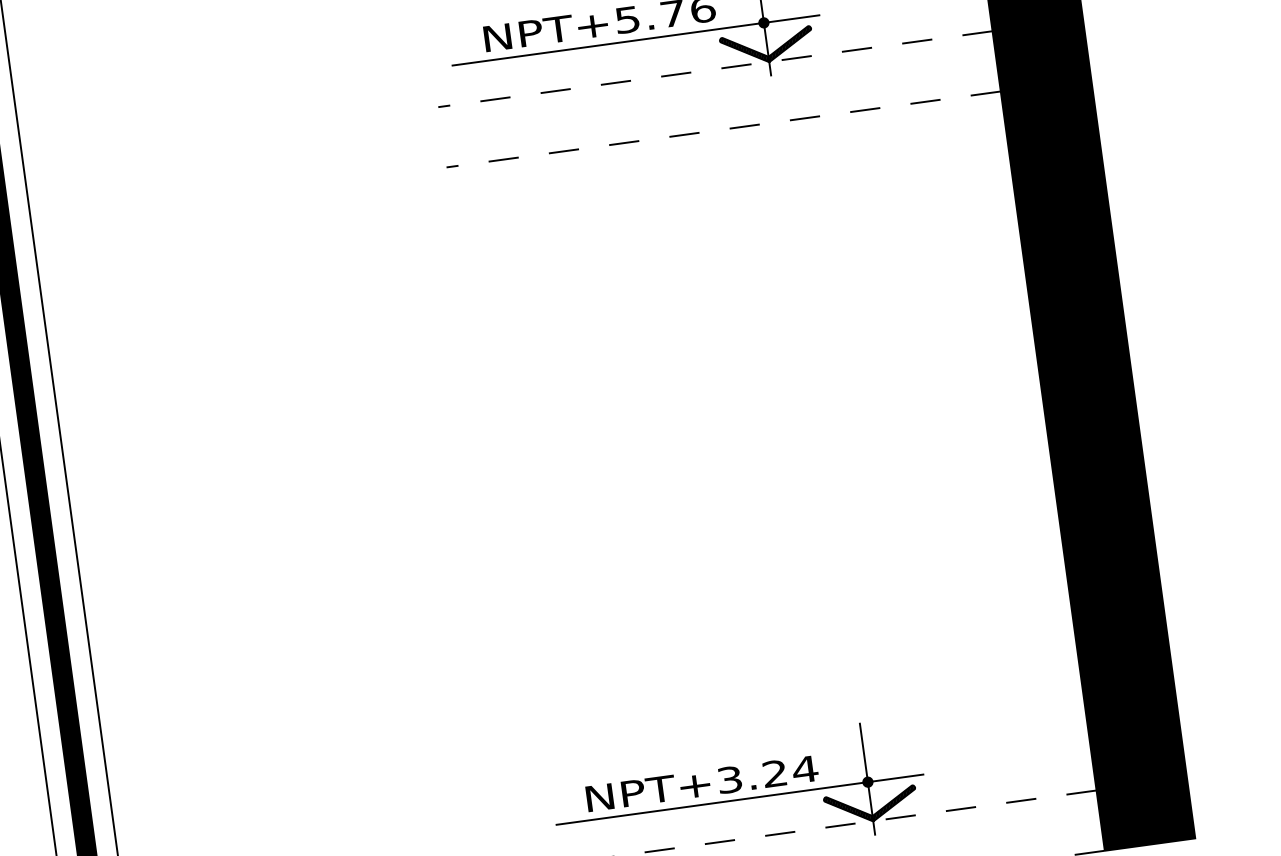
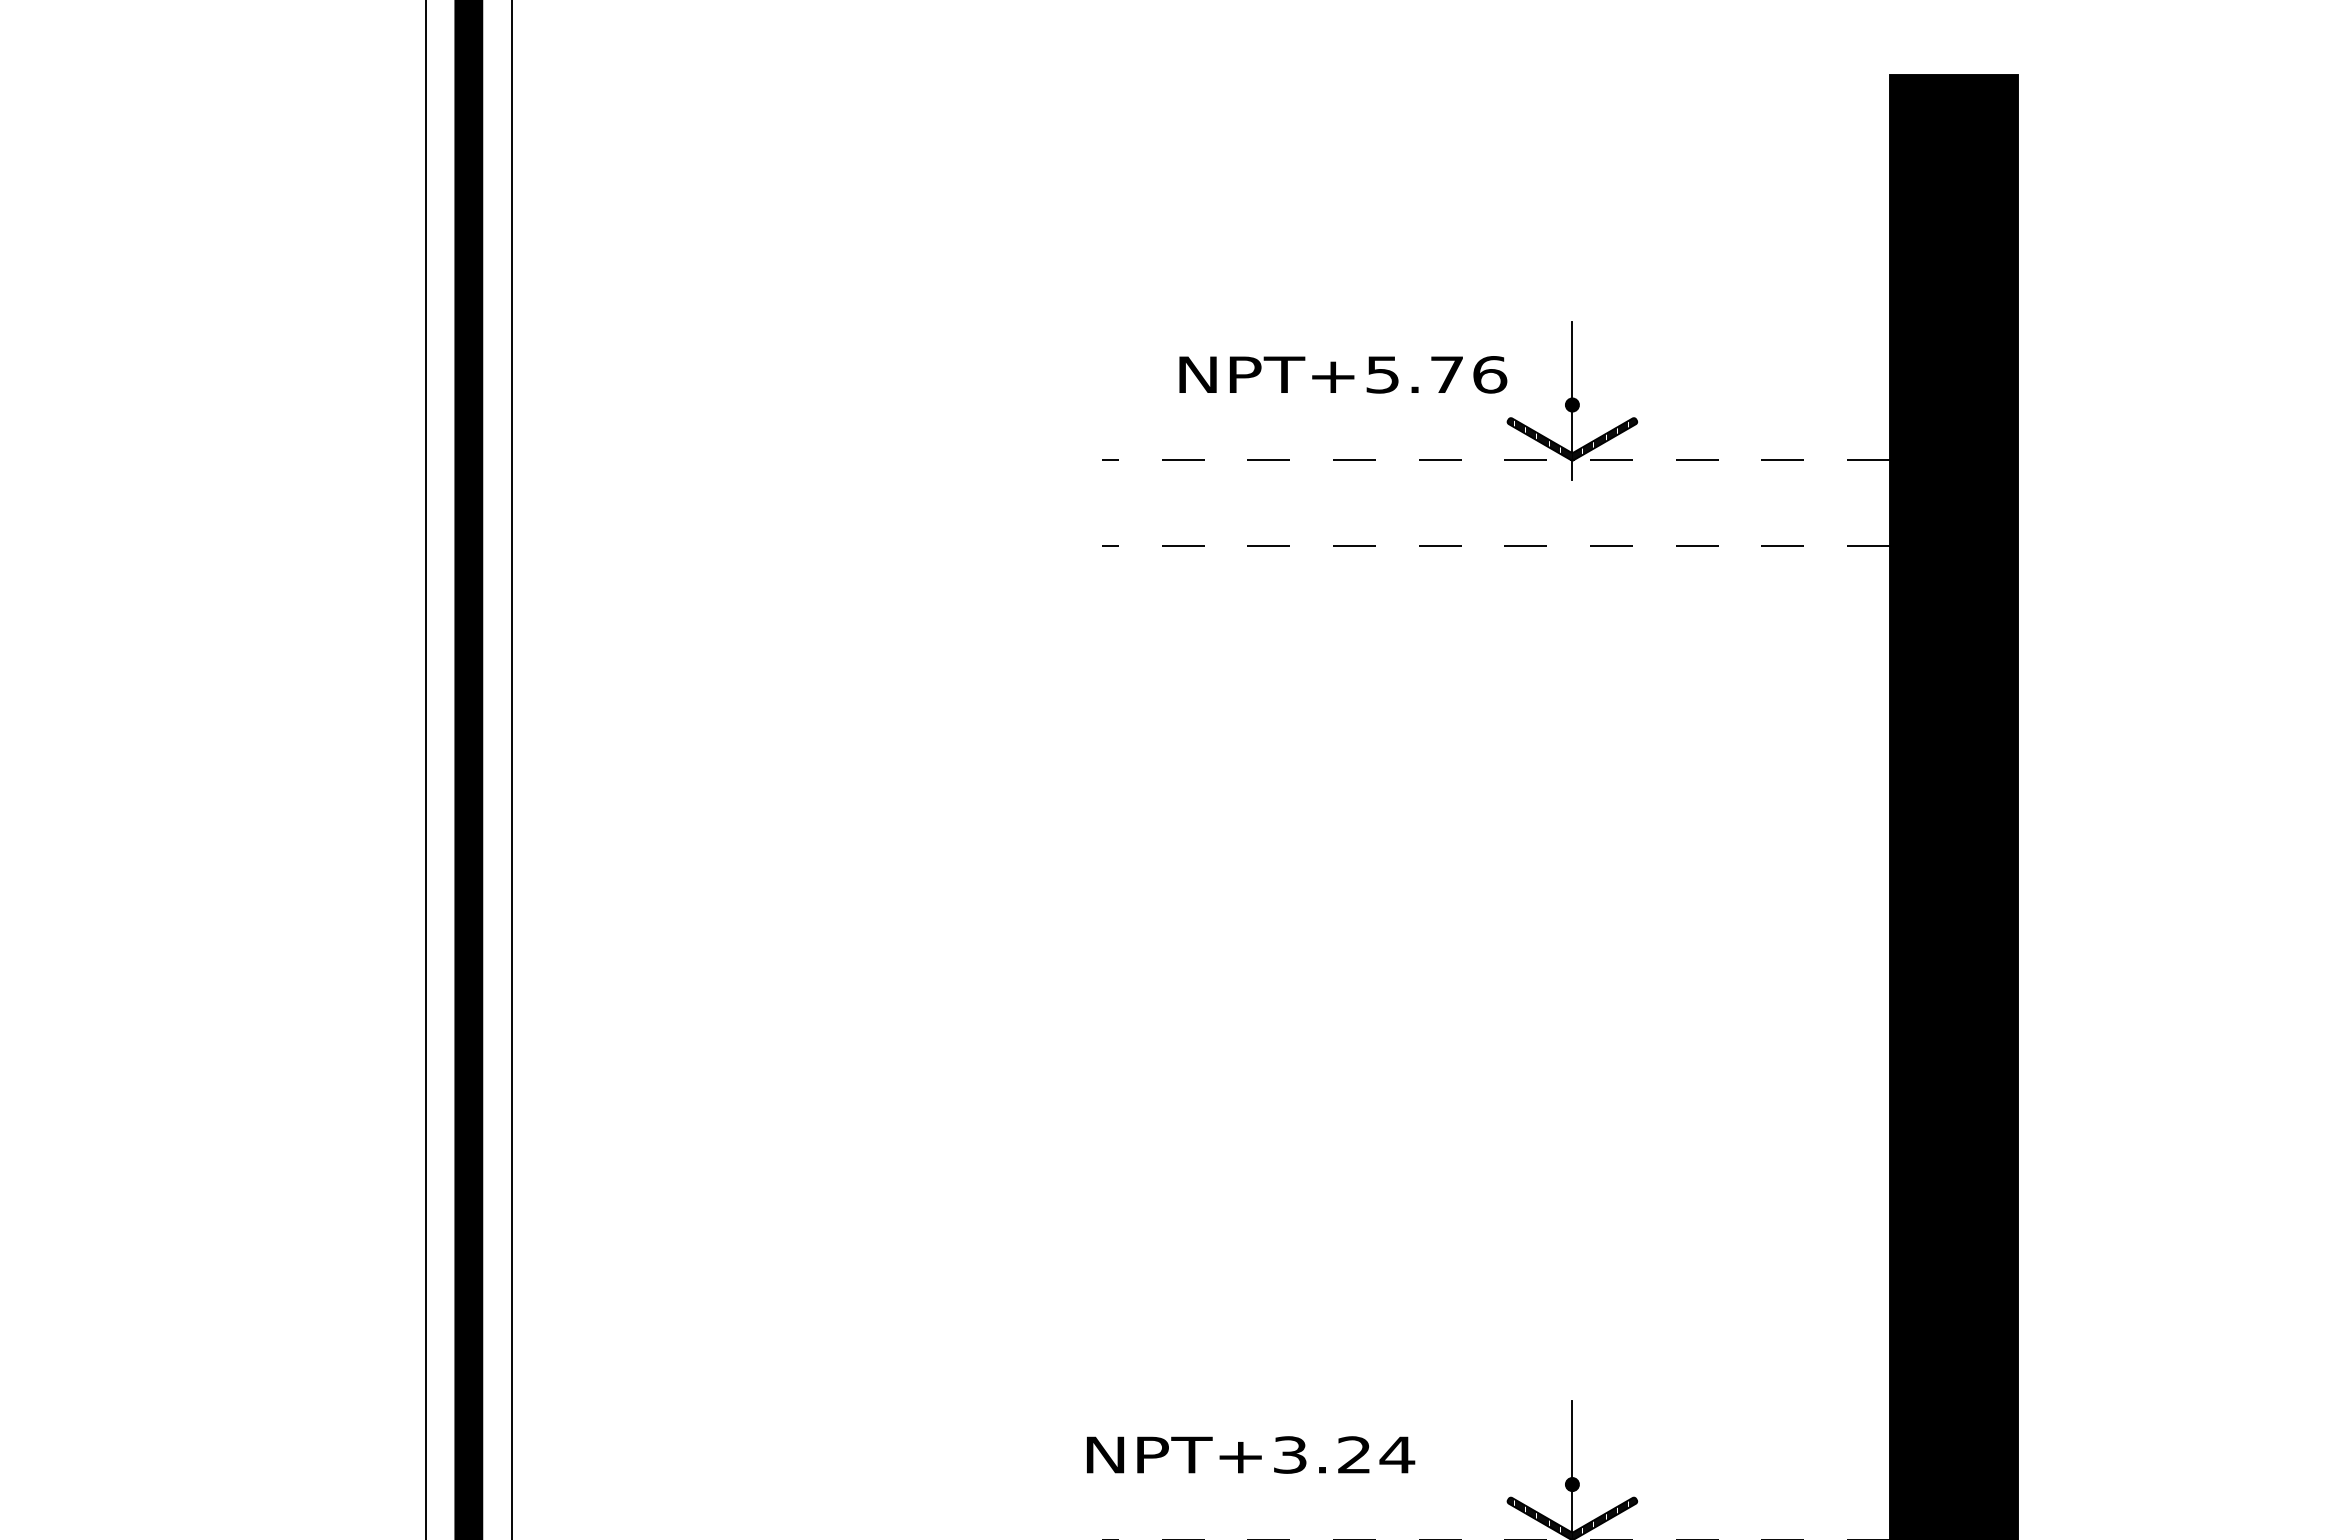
line: (636, 40) -> (1390, 405), removed
text: (702, 783) -> (1251, 1454), moved
line: (739, 799) -> (1390, 1484), removed

